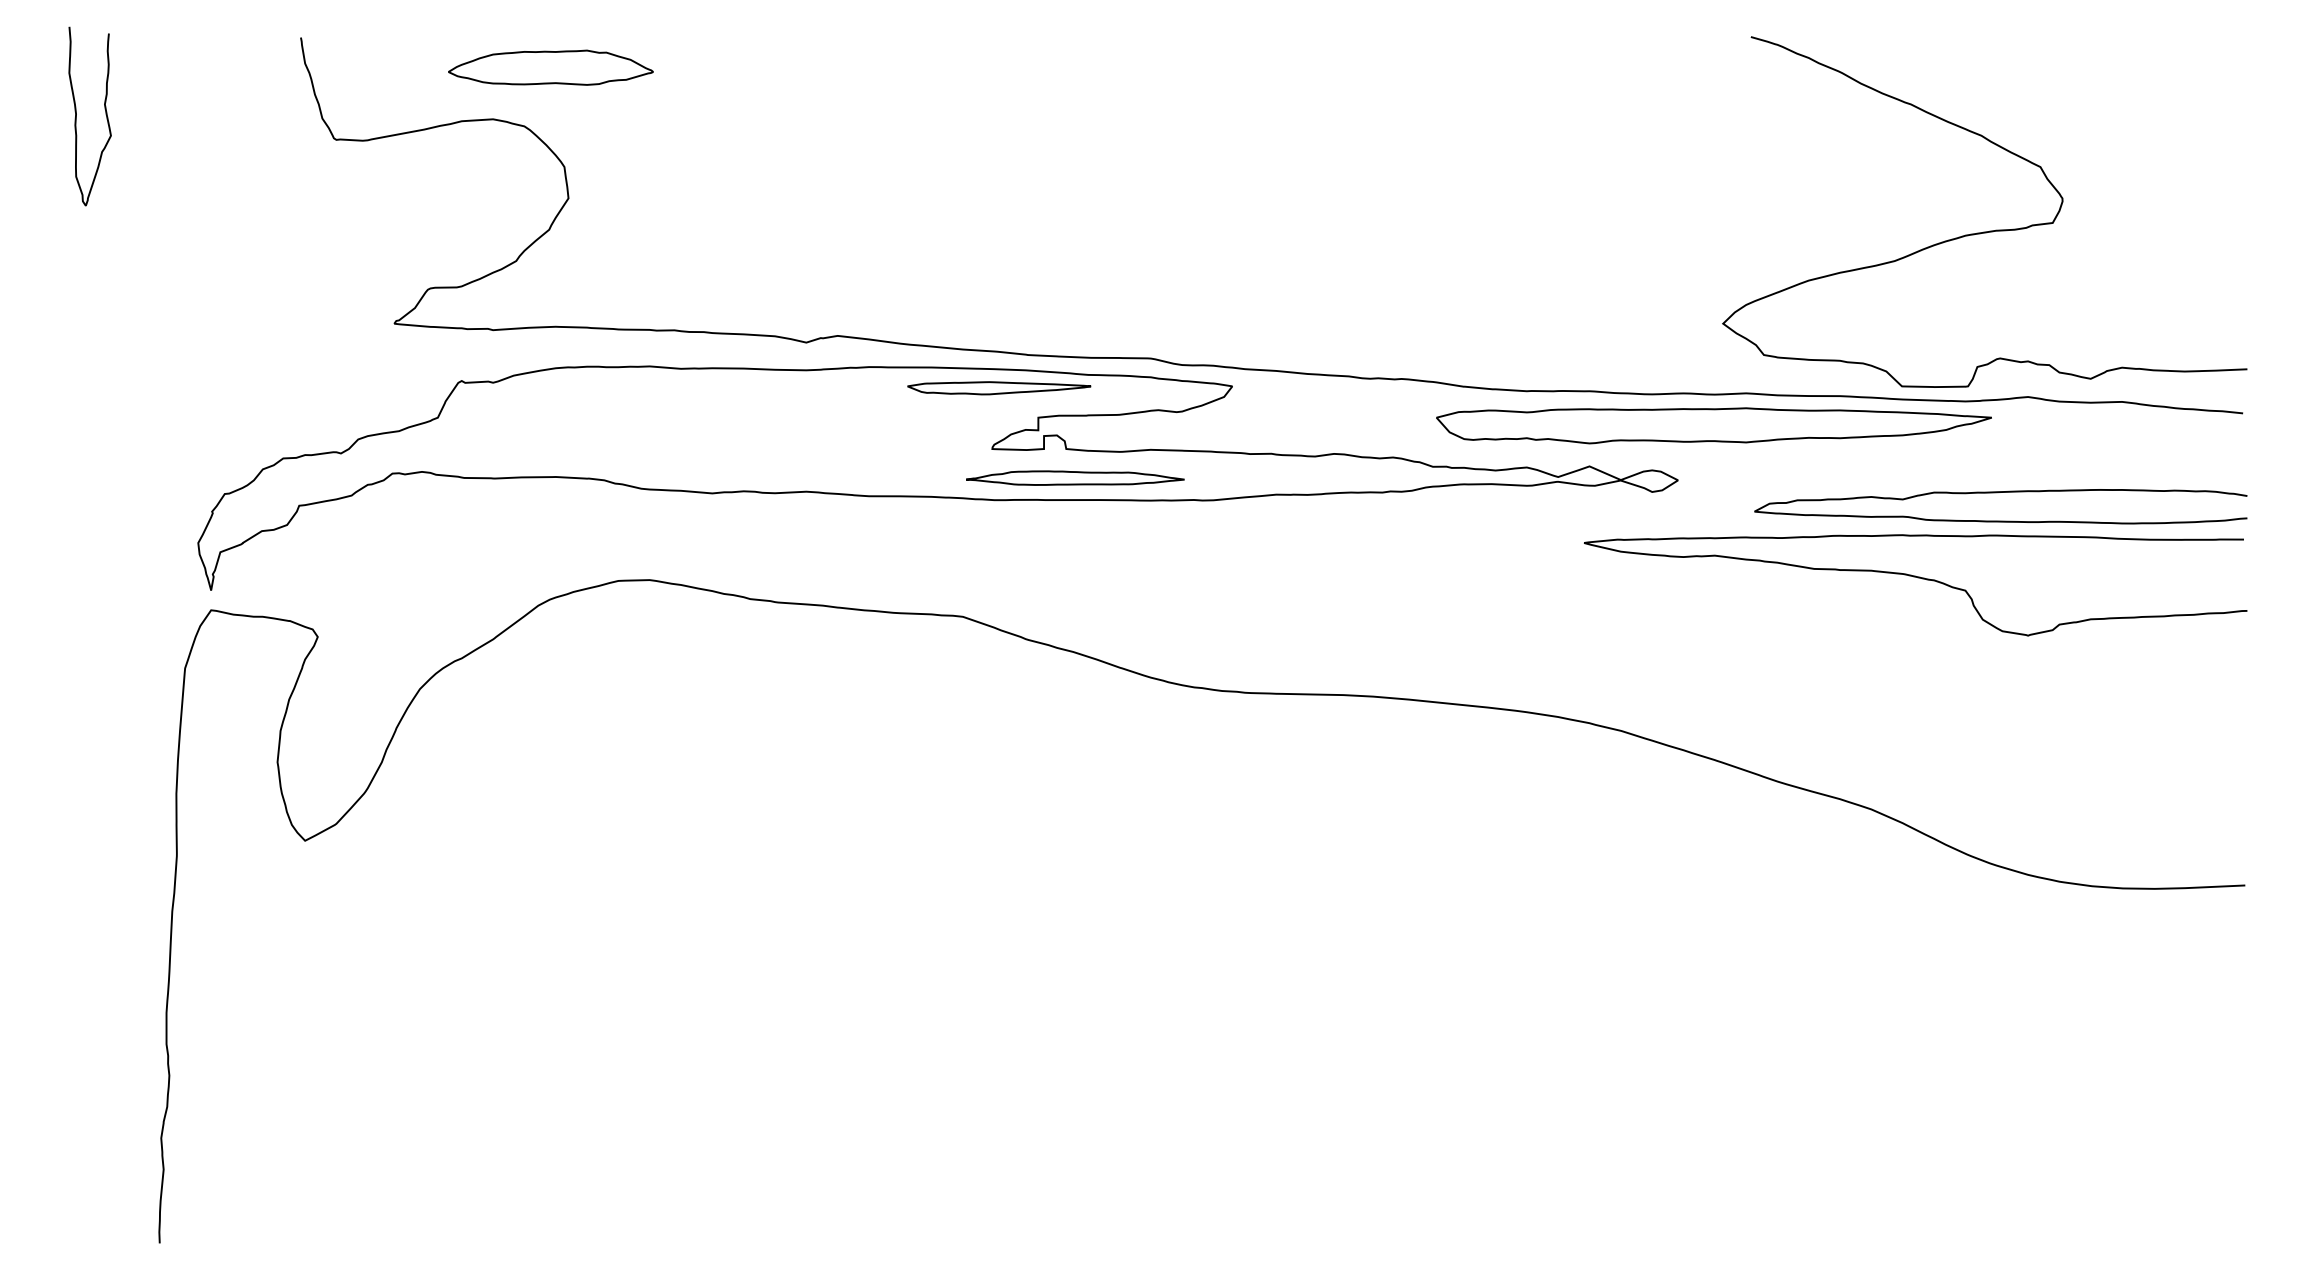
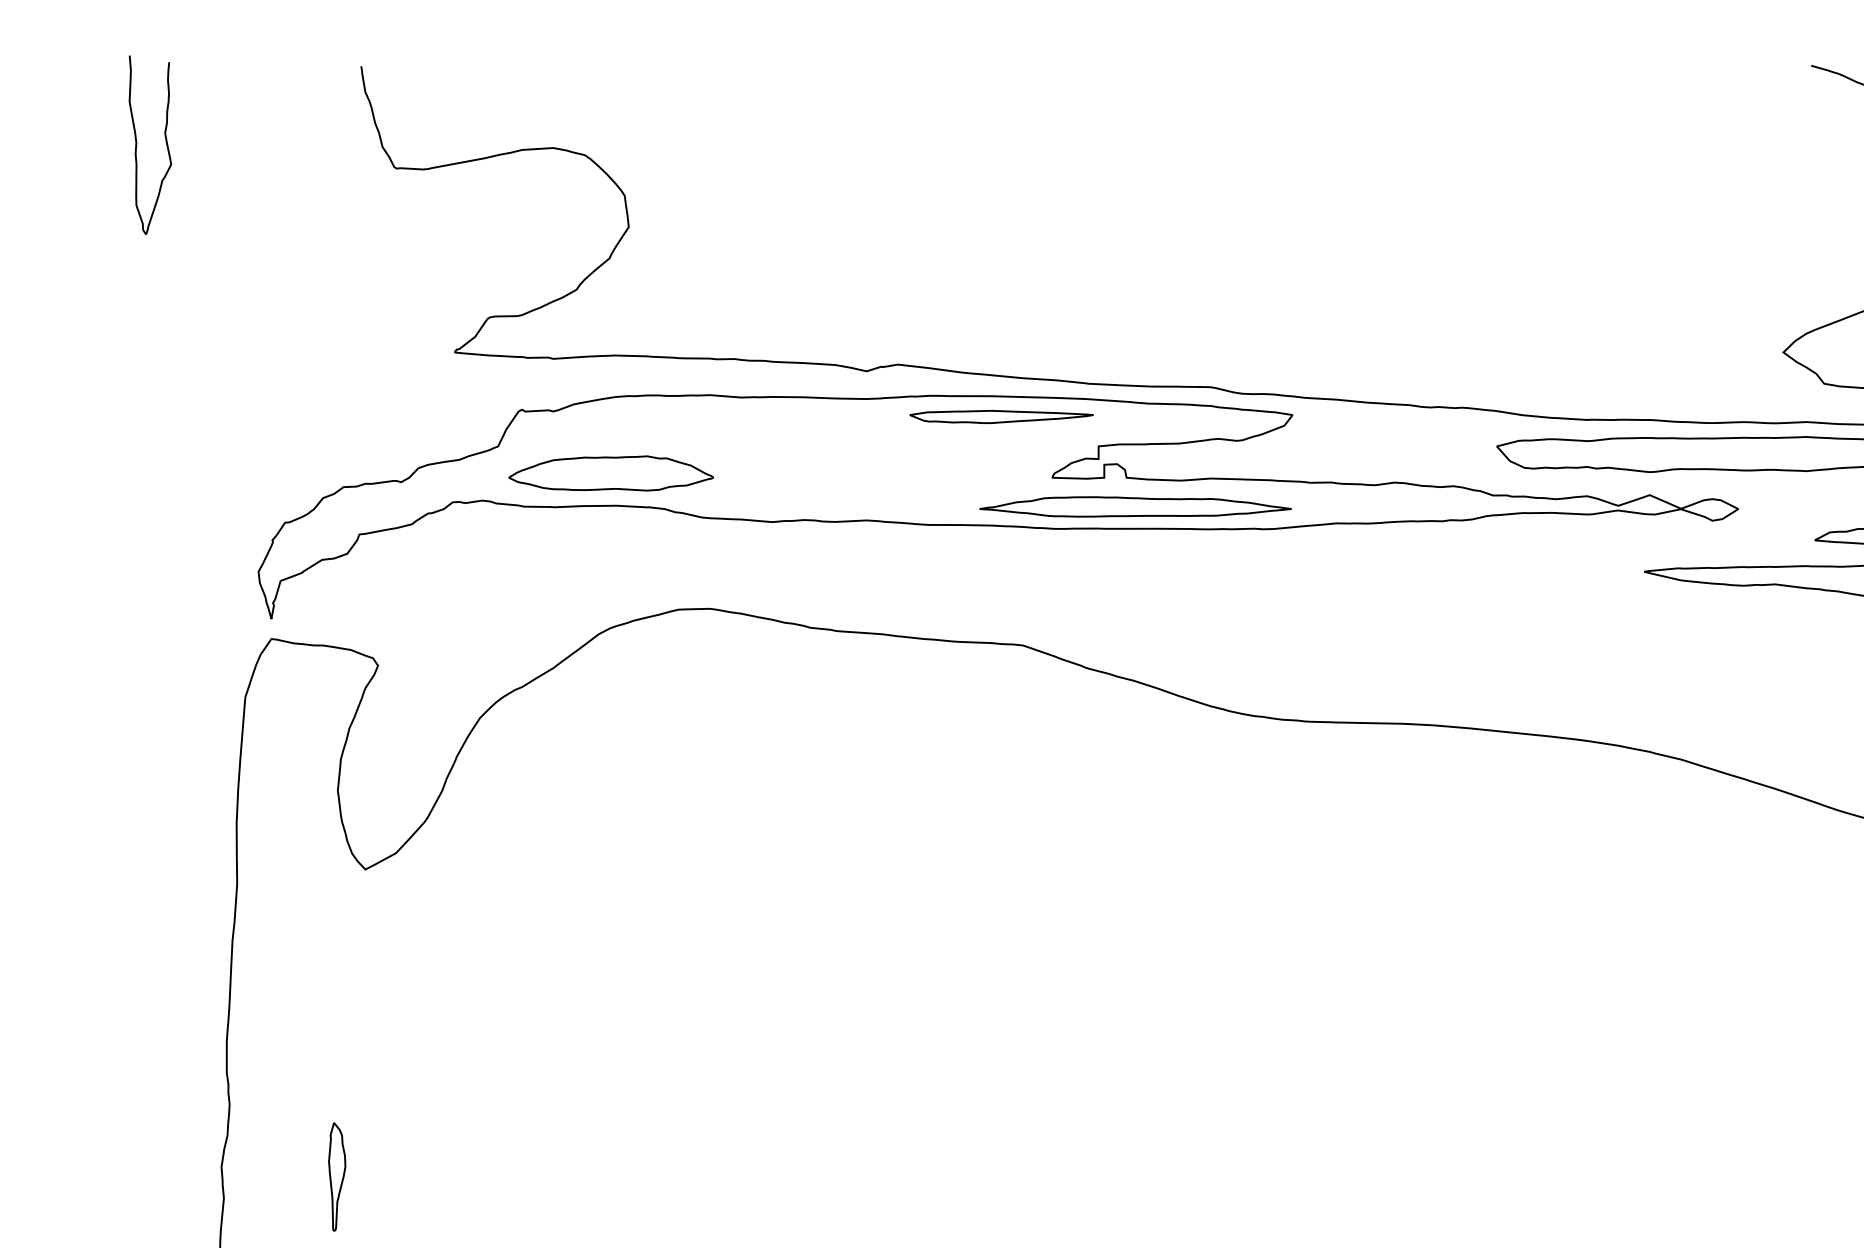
part: (550, 67) -> (610, 473), moved
part: (999, 388) -> (1001, 417), moved
part: (1075, 477) -> (1135, 506), size x1.43
part: (276, 1147) -> (336, 1176), added

